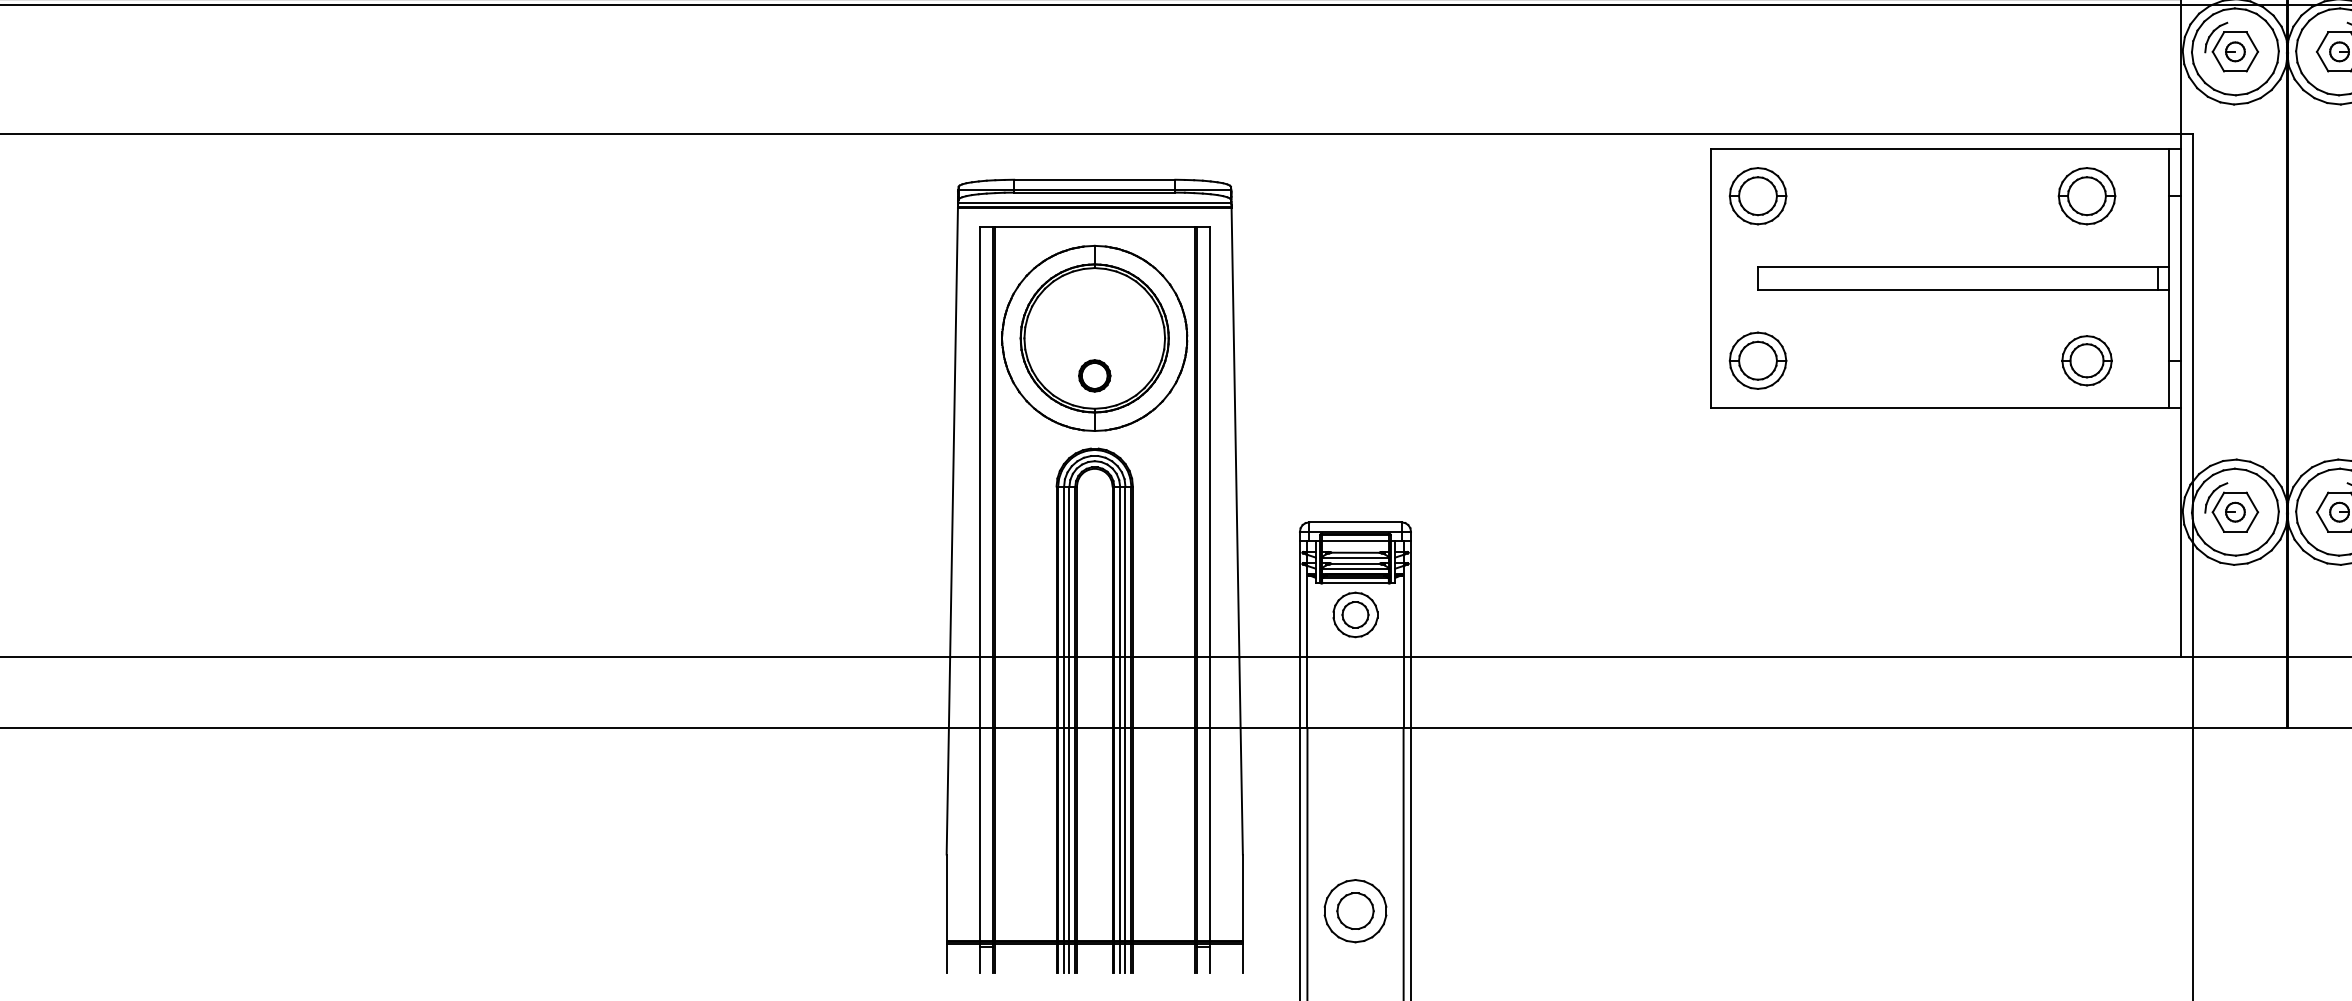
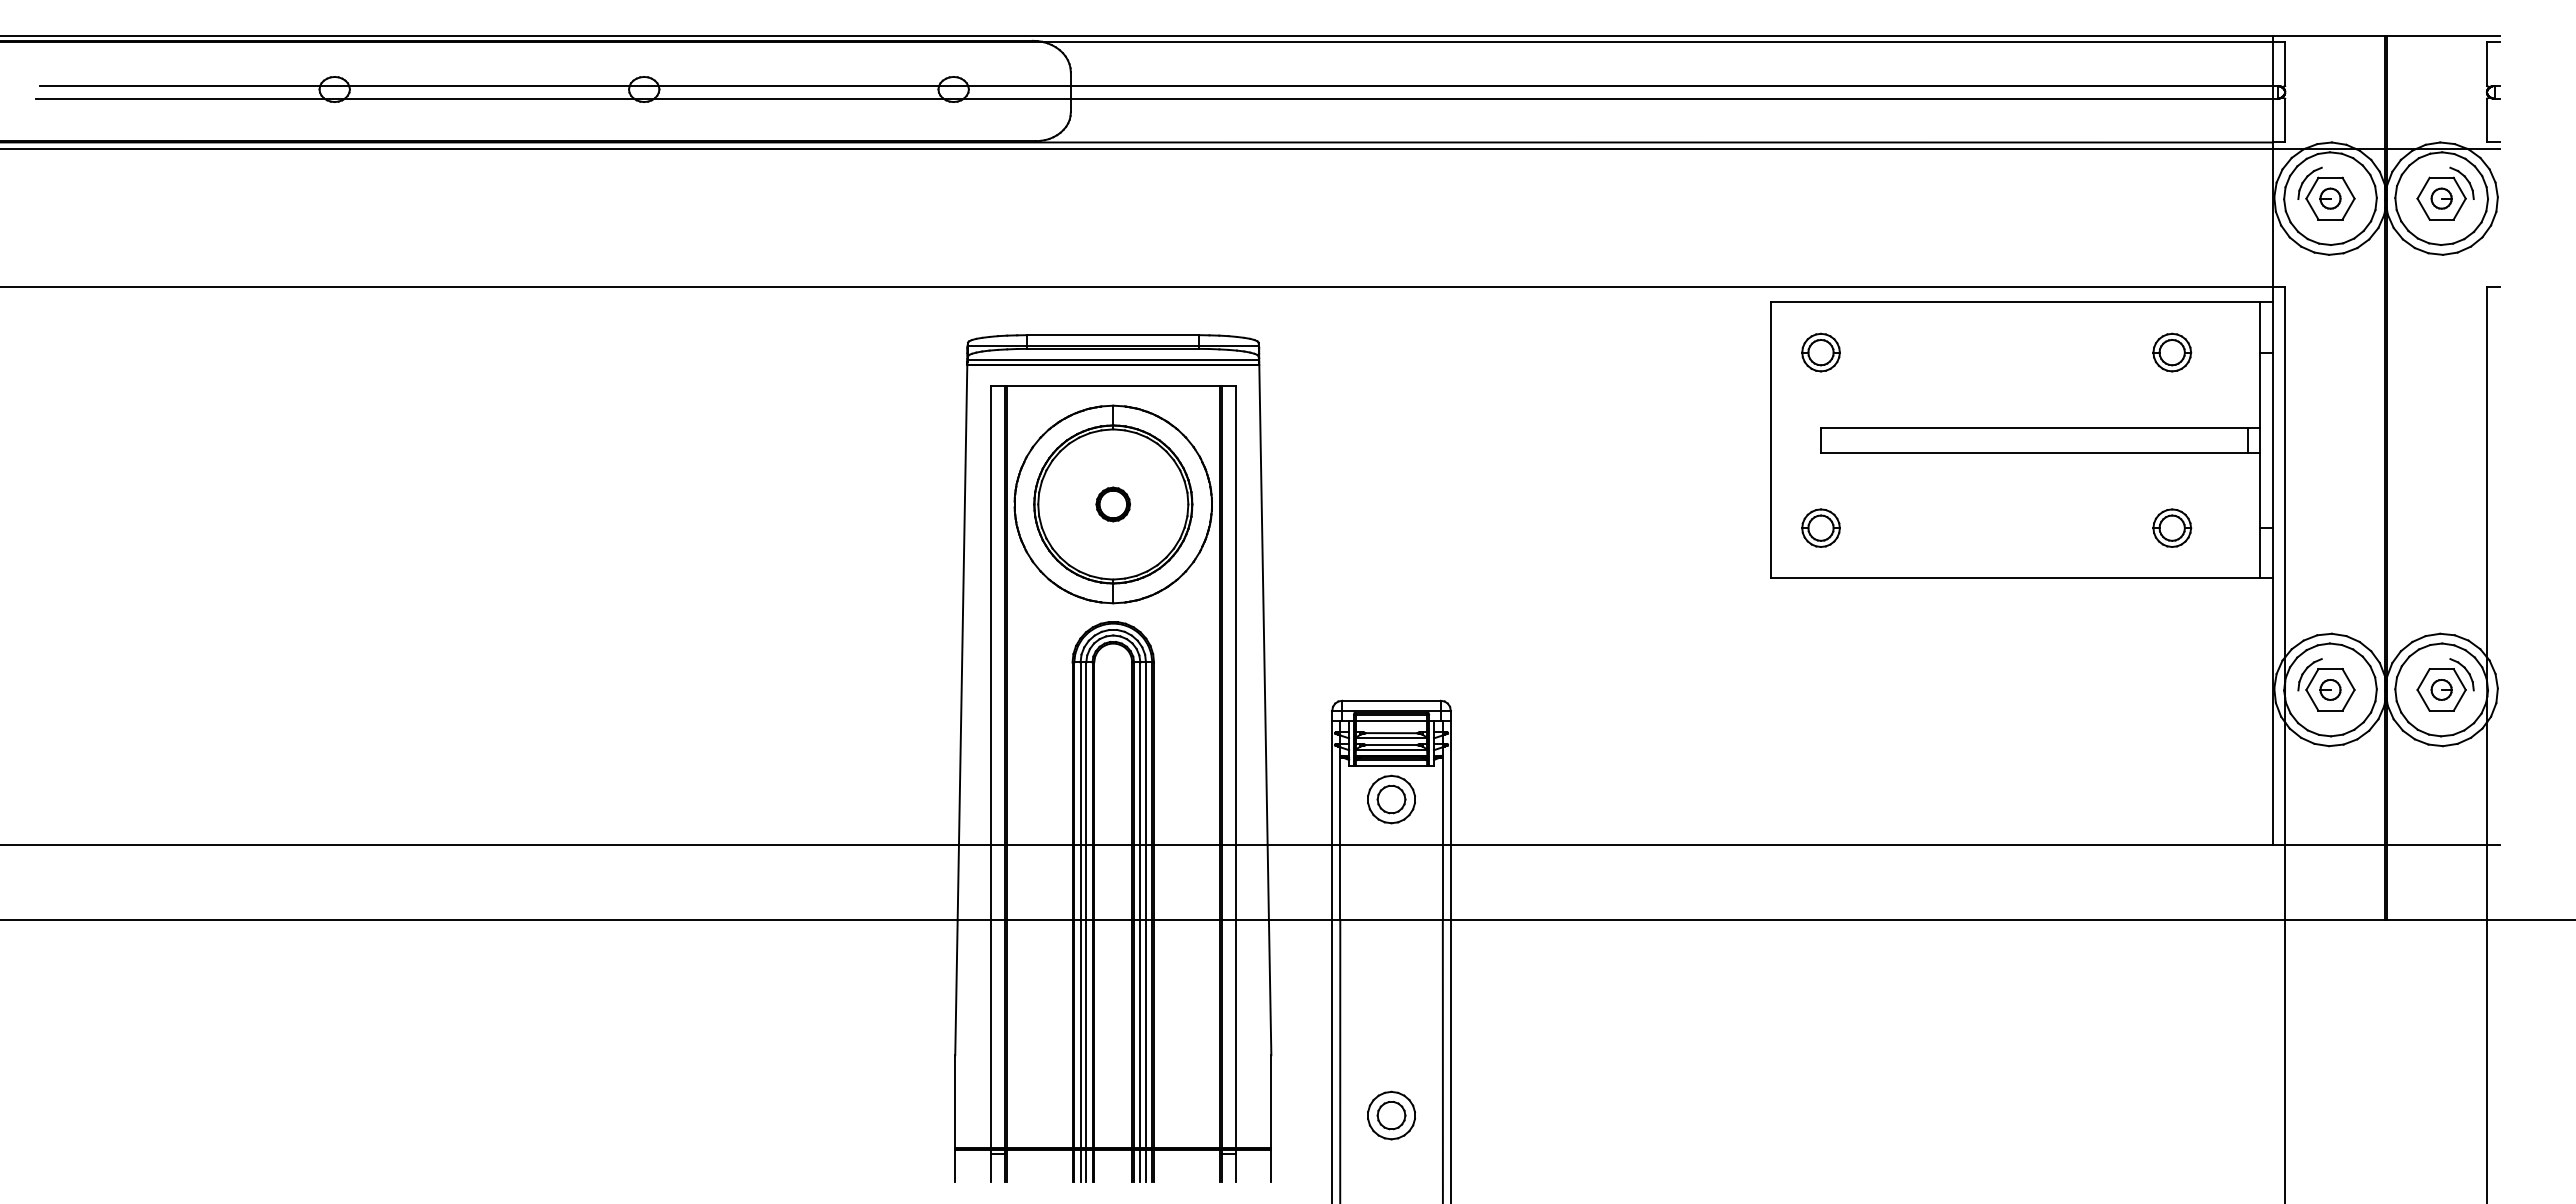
part: (1757, 196) -> (1820, 352), size x0.62
part: (2087, 196) -> (2172, 352), size x0.62
part: (1757, 360) -> (1820, 527), size x0.62
part: (2087, 360) -> (2172, 527), size x0.71
part: (1094, 375) -> (1112, 504), moved
part: (1355, 911) -> (1391, 1115), size x0.71

